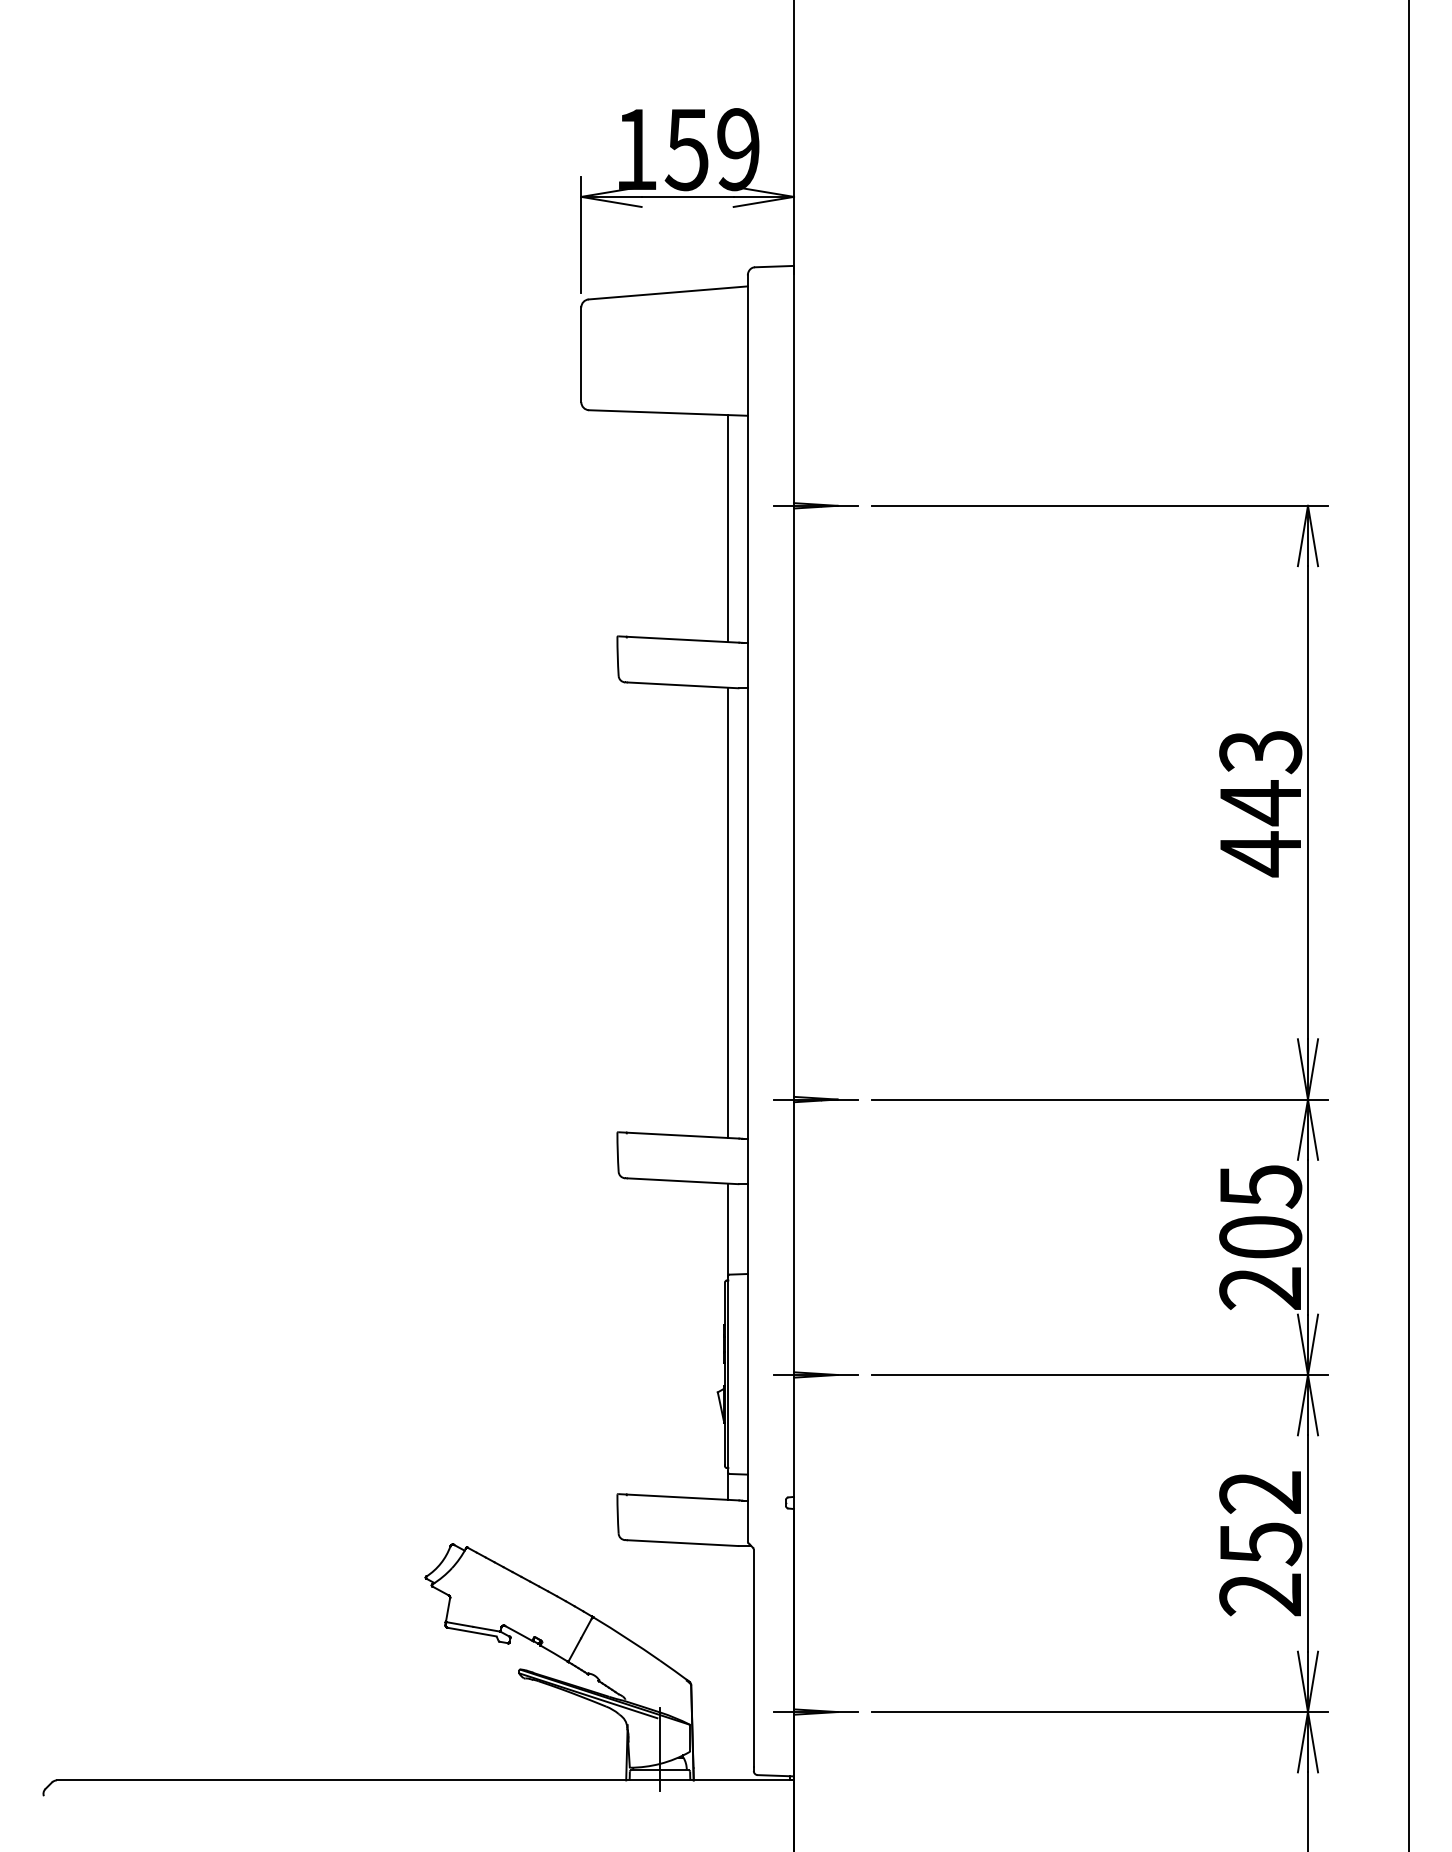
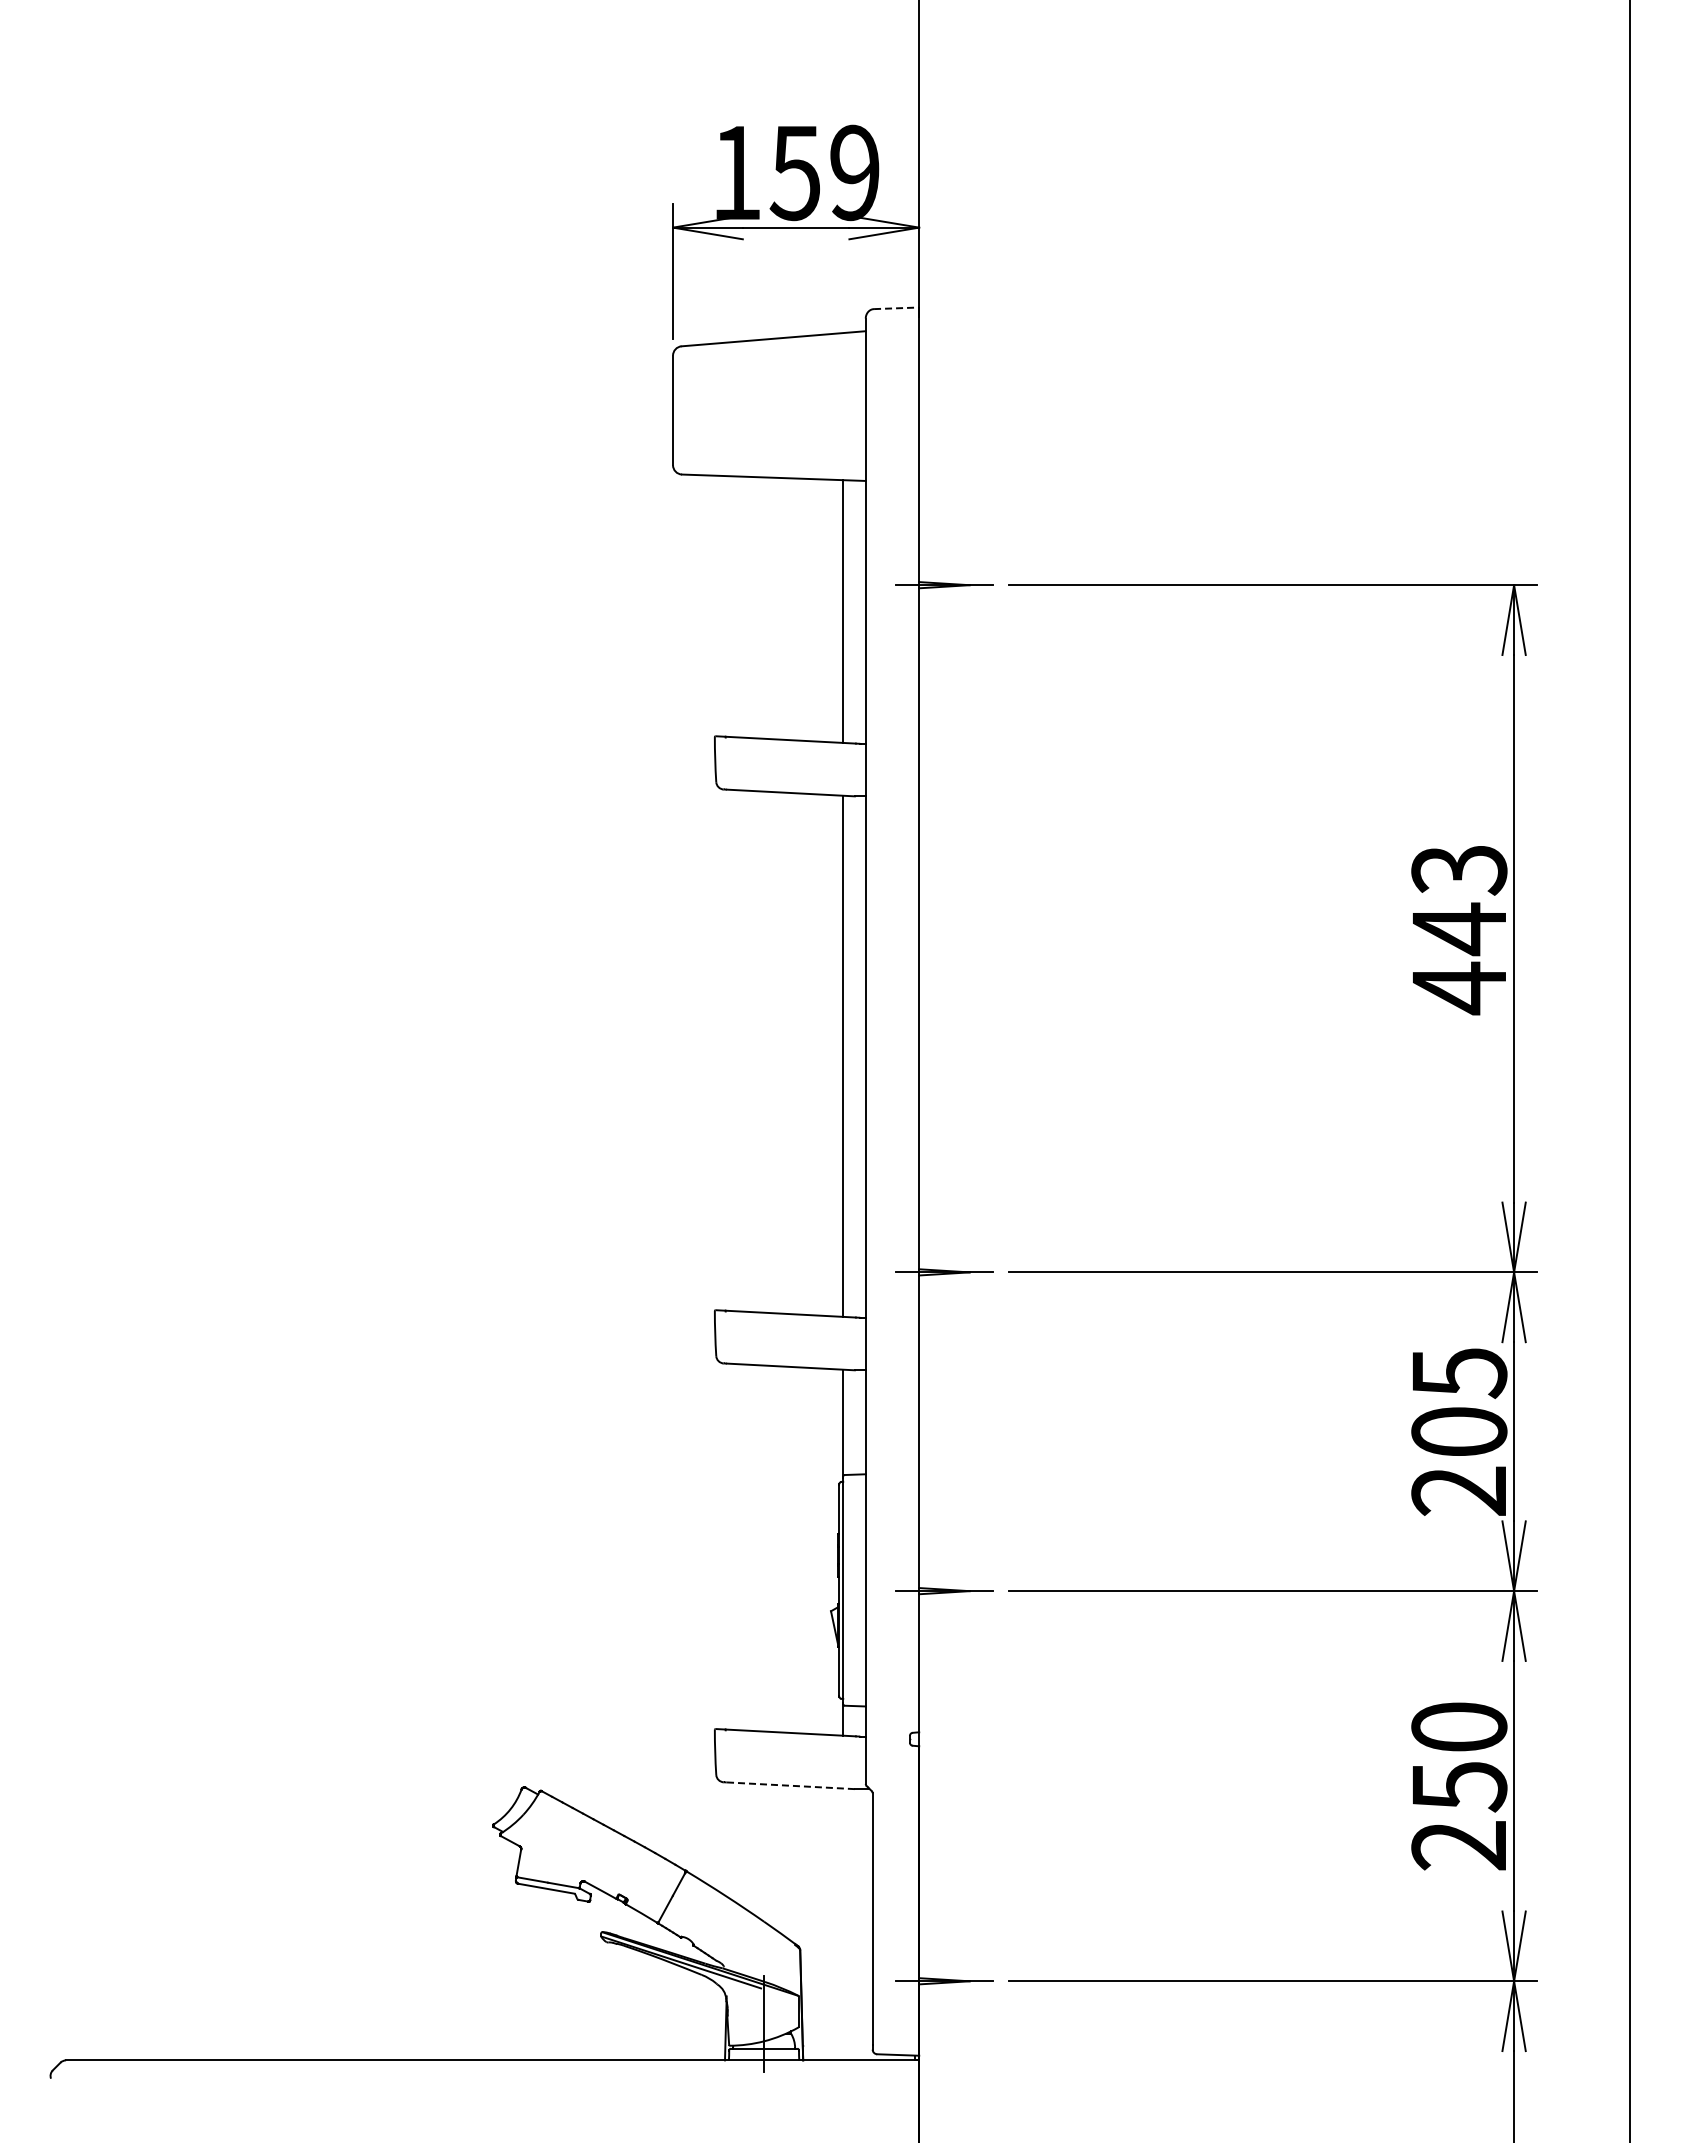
line: (774, 266) -> (896, 308), solid -> dashed
text: (1260, 1492) -> (1459, 1727), 252 -> 250
line: (682, 1542) -> (790, 1785), solid -> dashed

